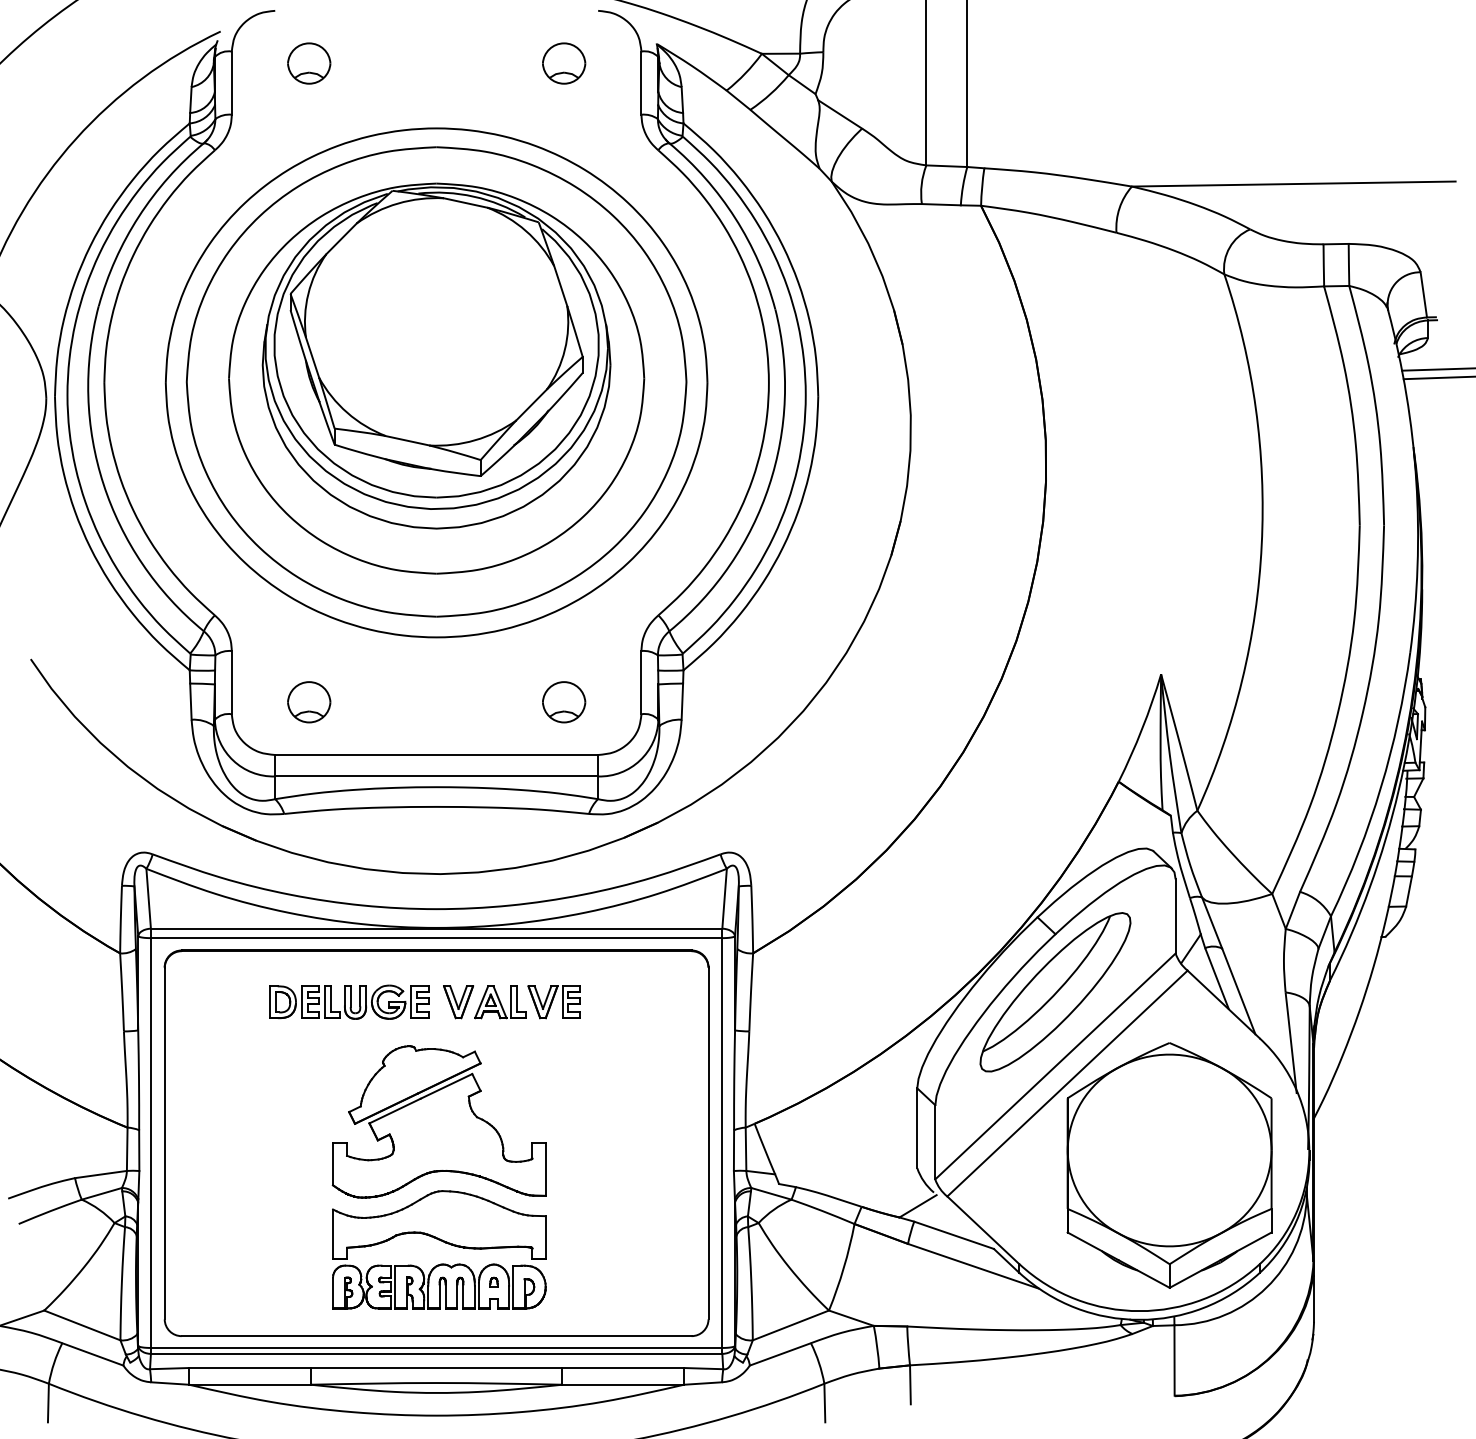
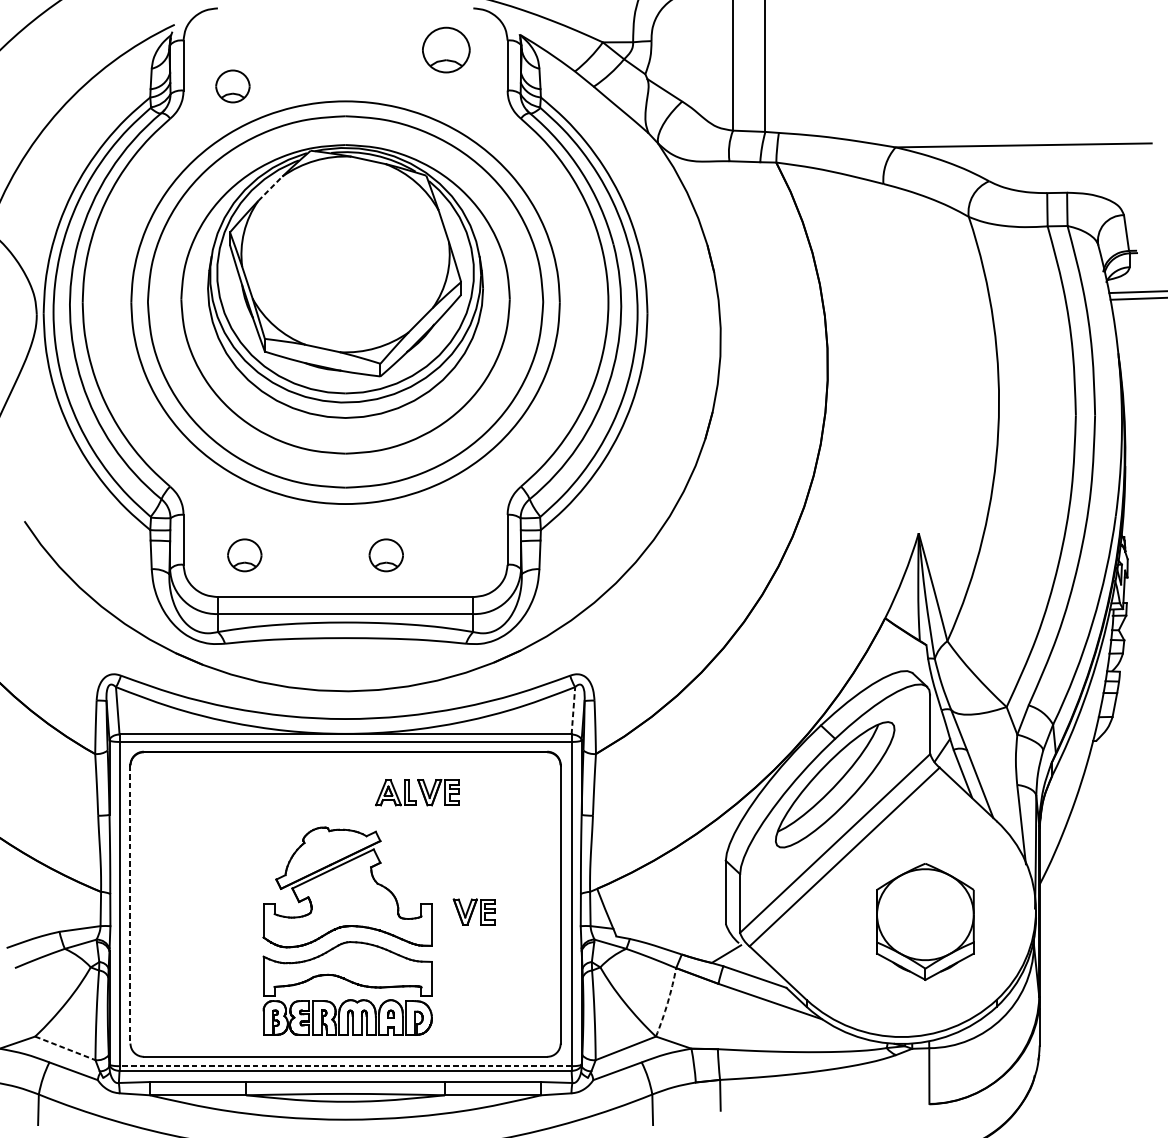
part: (309, 63) -> (233, 86), moved
part: (564, 63) -> (446, 50), size x1.4
line: (341, 238) -> (270, 188), solid -> dashed
part: (564, 702) -> (386, 555), moved
line: (724, 898) -> (573, 710), solid -> dashed
part: (349, 1001) -> (276, 792), removed
part: (458, 1002) -> (362, 792), removed
line: (164, 1143) -> (130, 904), solid -> dashed
part: (598, 1153) -> (473, 912), added
part: (1169, 1165) -> (925, 921), size x0.6
arc: (843, 1267) -> (667, 1002), solid -> dashed
line: (82, 1325) -> (65, 1048), solid -> dashed
line: (436, 1347) -> (345, 1065), solid -> dashed

